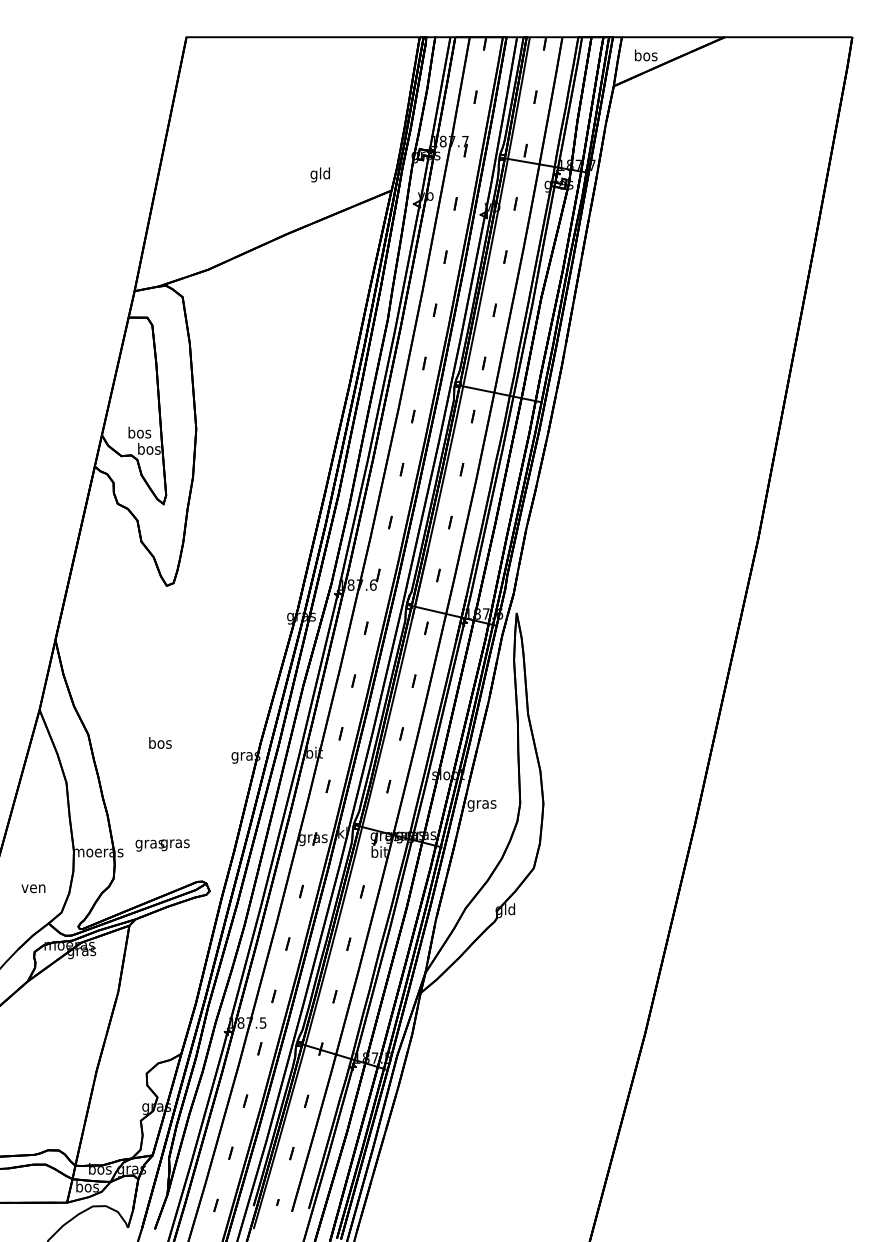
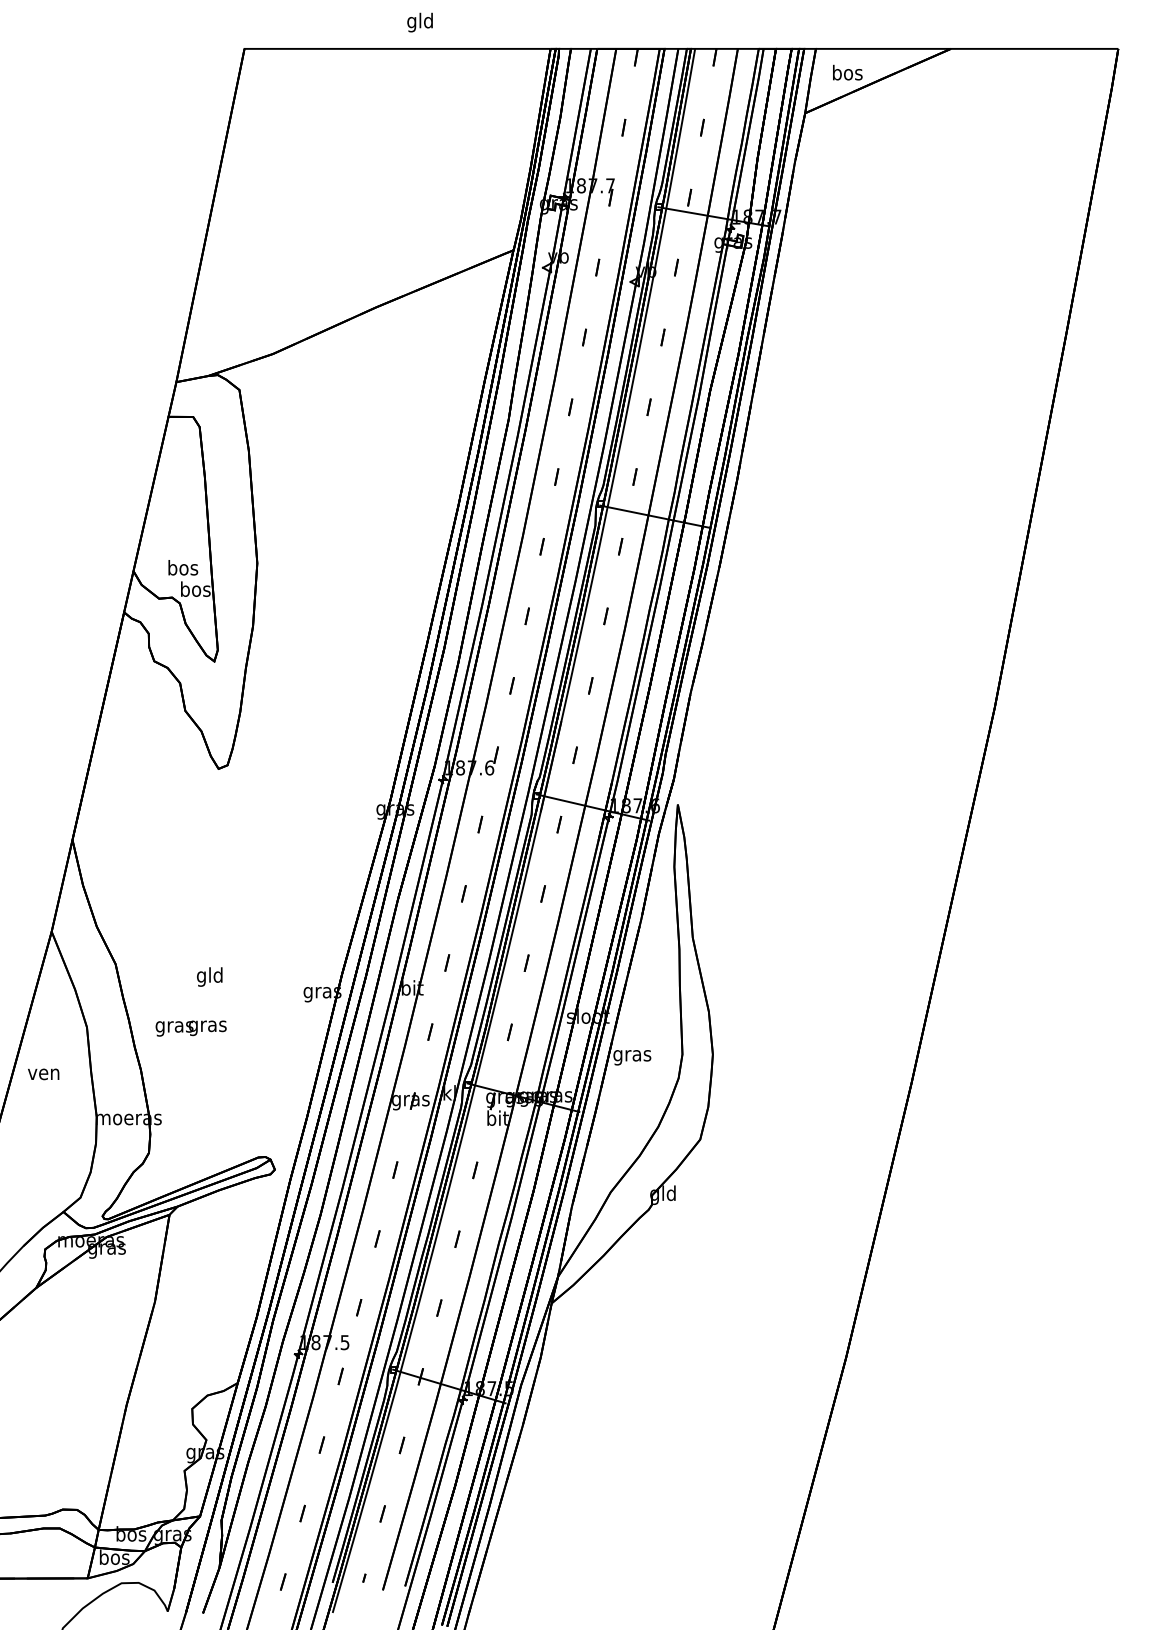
text: (319, 174) -> (419, 22), moved
text: (160, 744) -> (210, 976), bos -> gld
text: (162, 845) -> (190, 1028), moved
text: (33, 888) -> (43, 1074), moved

